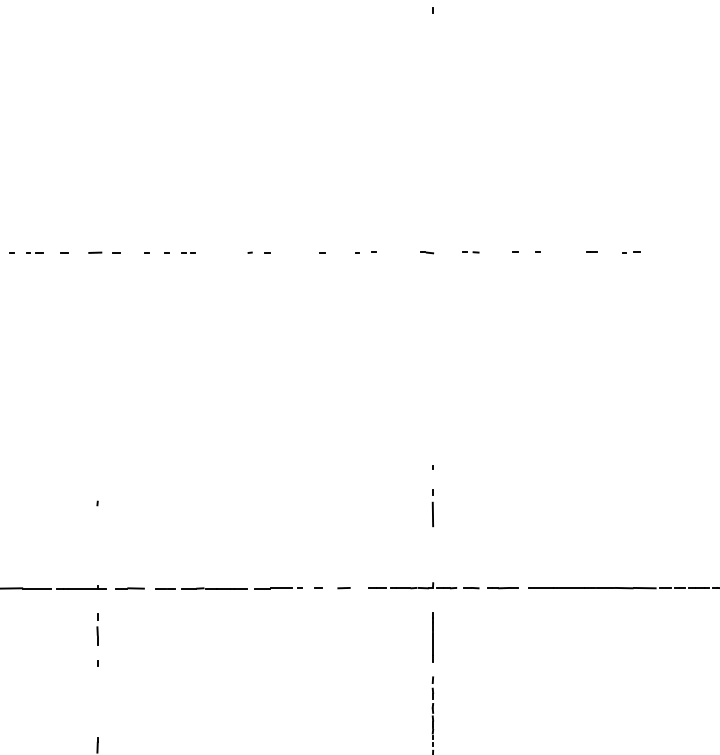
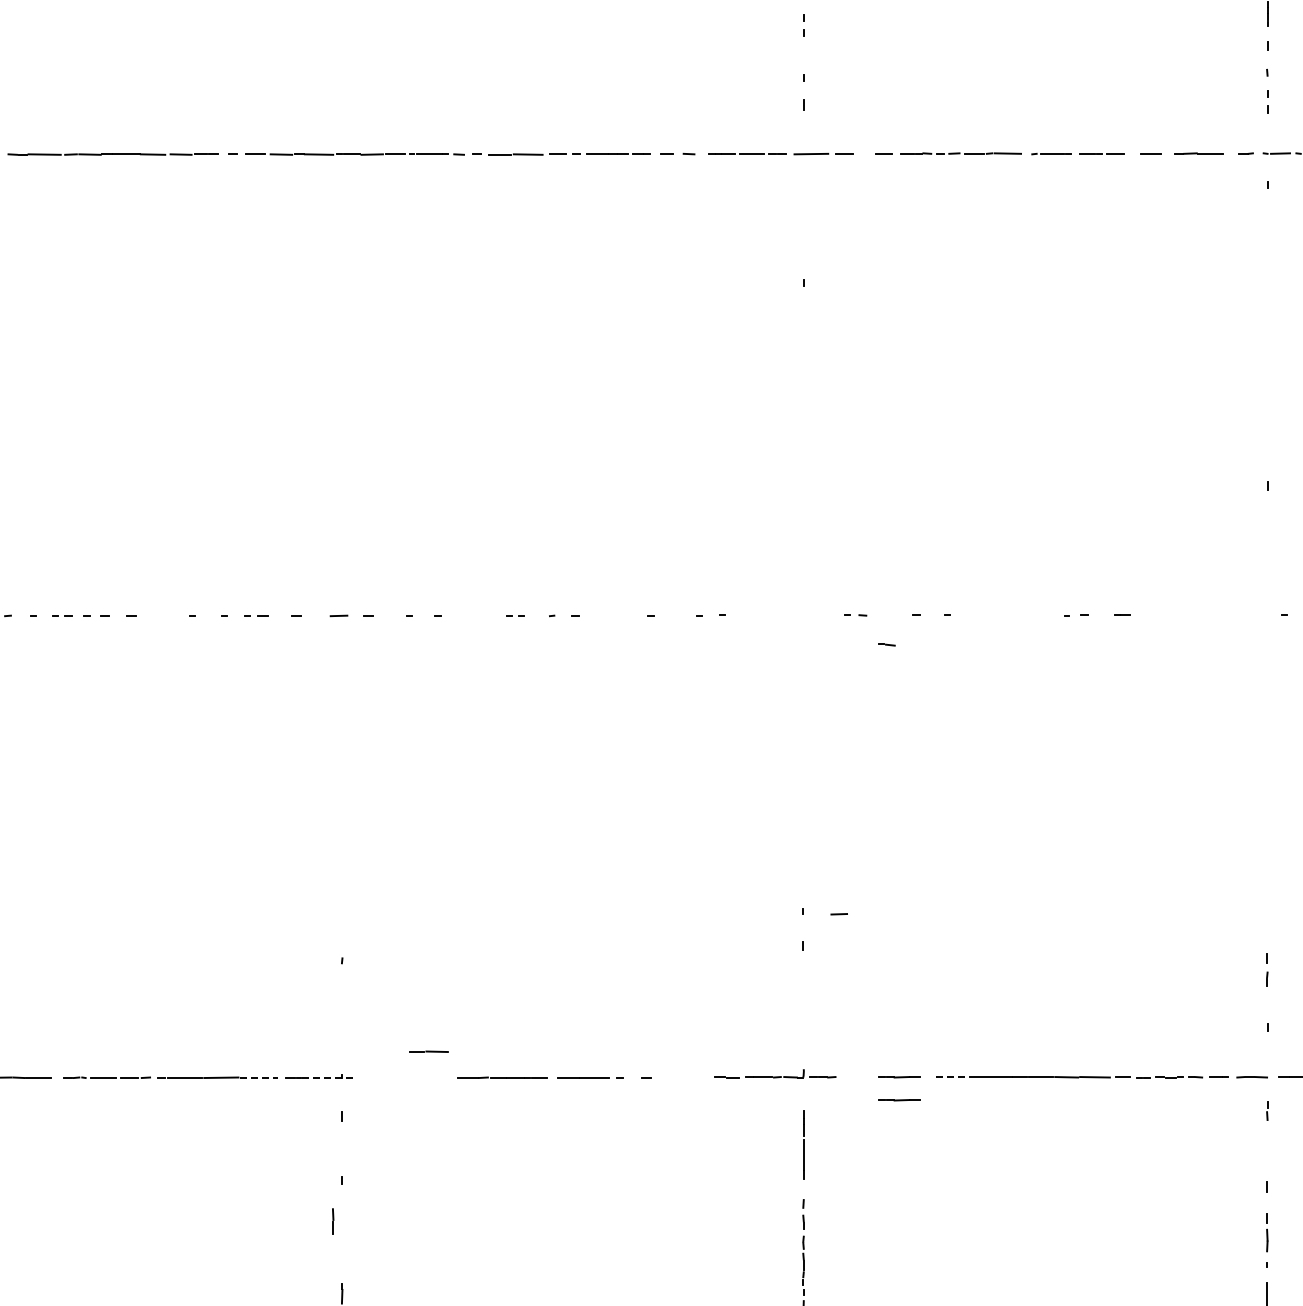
line: (592, 251) -> (1122, 614), moved
line: (186, 252) -> (512, 615), moved
line: (427, 252) -> (886, 644), moved
line: (432, 514) -> (803, 975), removed
line: (129, 588) -> (428, 1051), moved
line: (164, 588) -> (434, 1077), removed
line: (343, 588) -> (838, 914), moved
line: (471, 588) -> (856, 1077), removed
line: (541, 588) -> (952, 1077), solid -> dashed
line: (37, 589) -> (259, 1078), solid -> dashed
line: (87, 589) -> (328, 1078), solid -> dashed
line: (502, 605) -> (899, 1100), added
line: (97, 636) -> (333, 1221), moved

